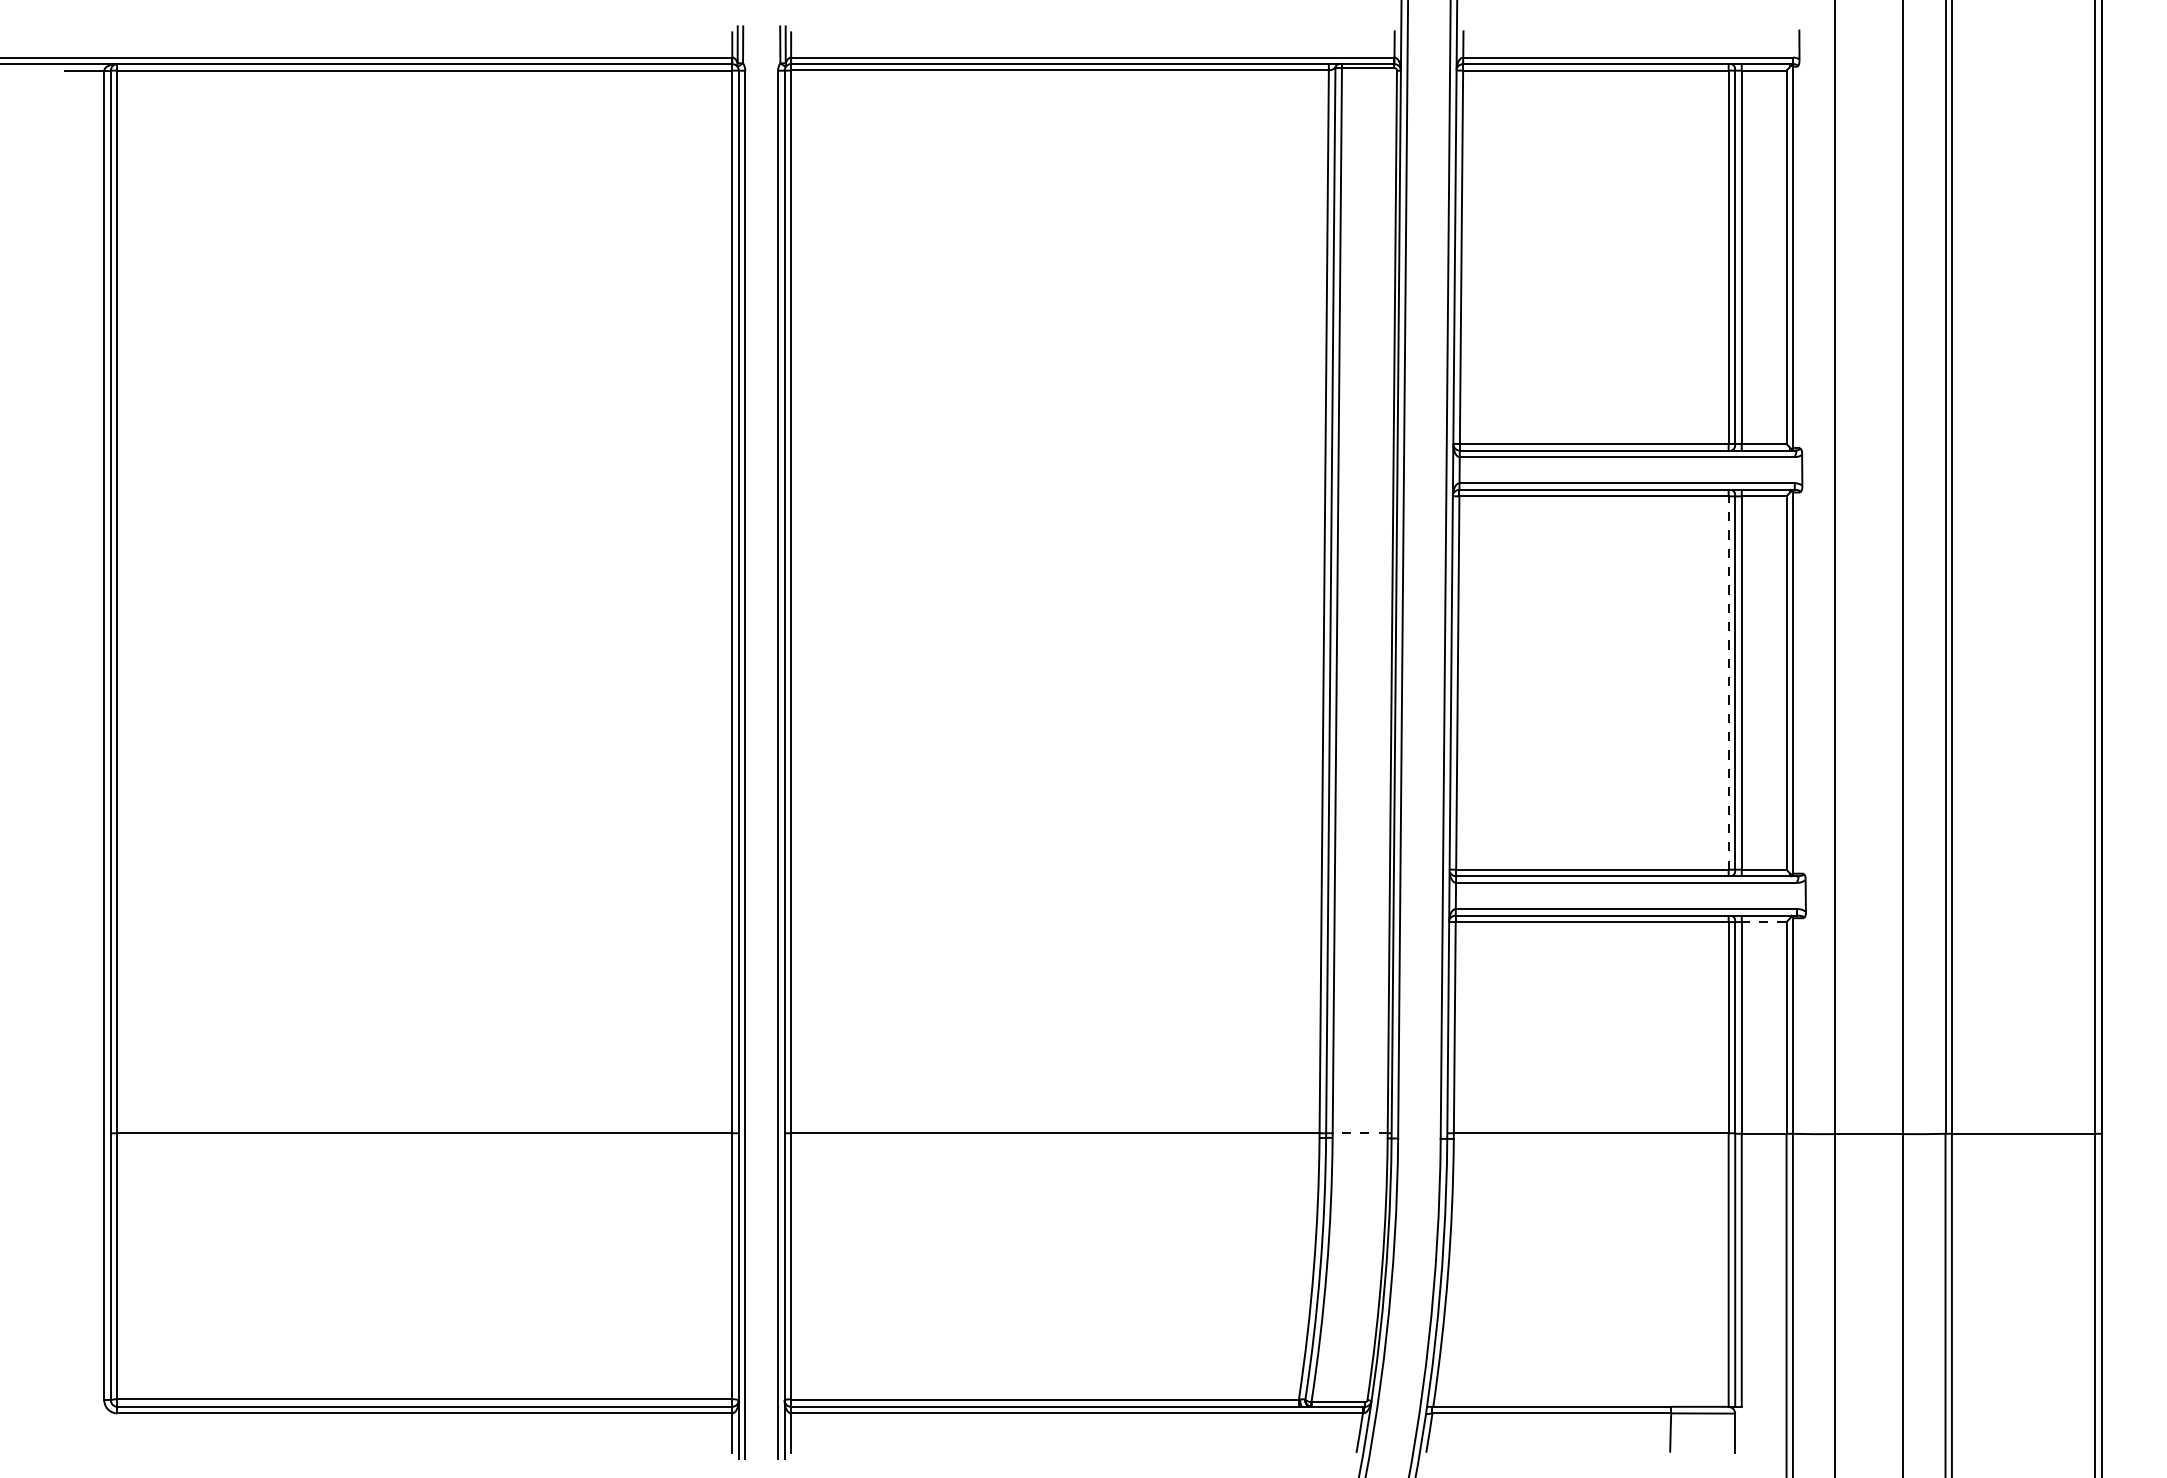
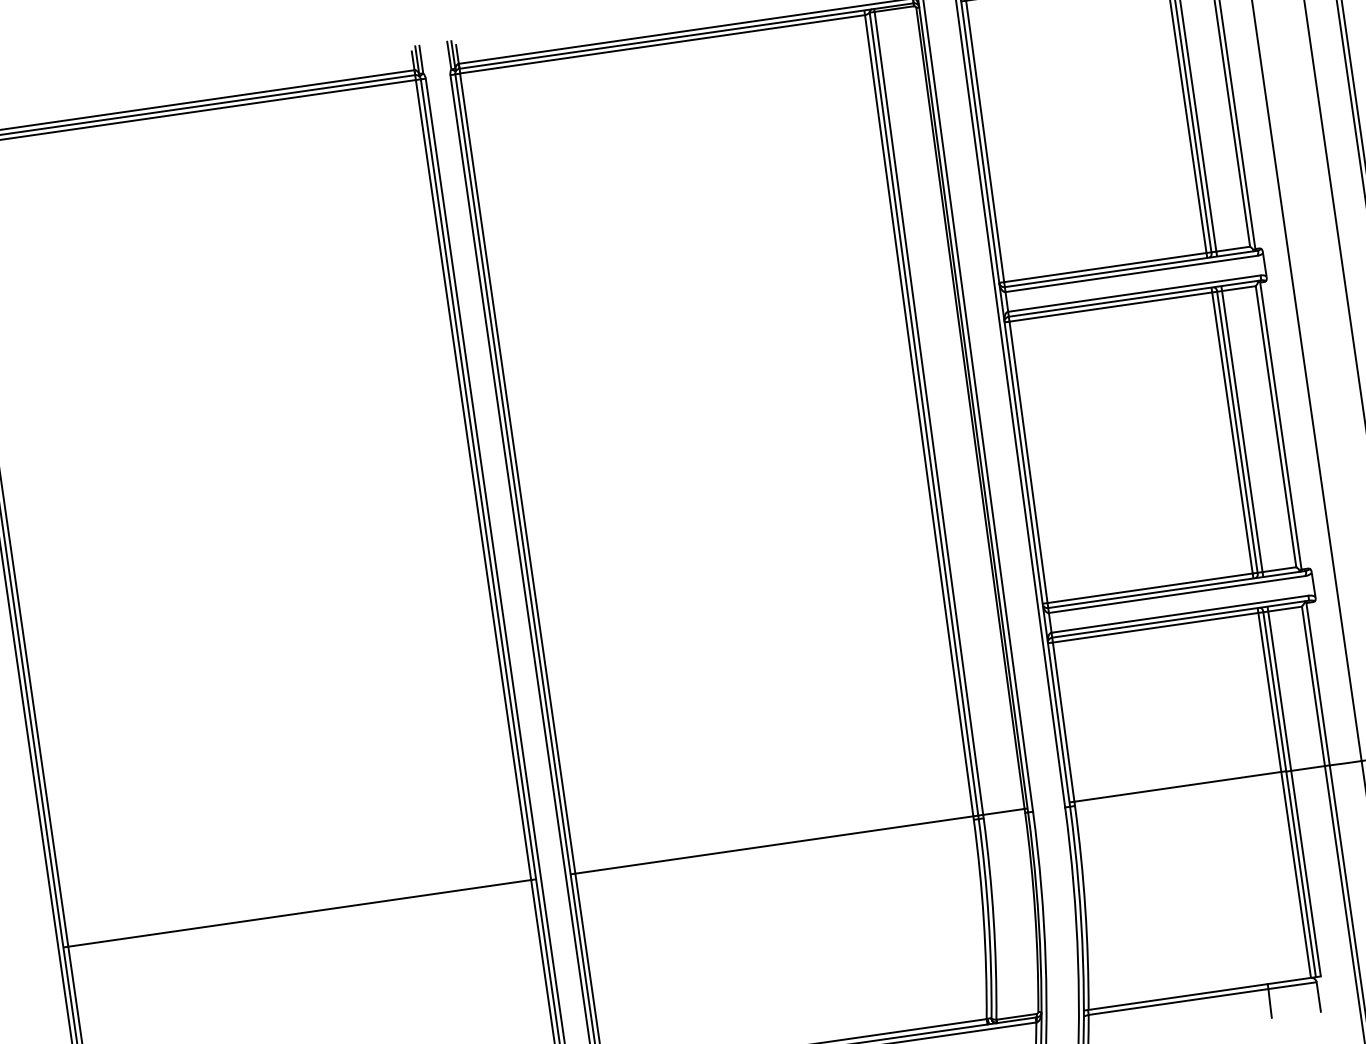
line: (1728, 683) -> (1232, 433), dashed -> solid
line: (1763, 922) -> (1284, 609), dashed -> solid
line: (1360, 1133) -> (1004, 812), dashed -> solid

